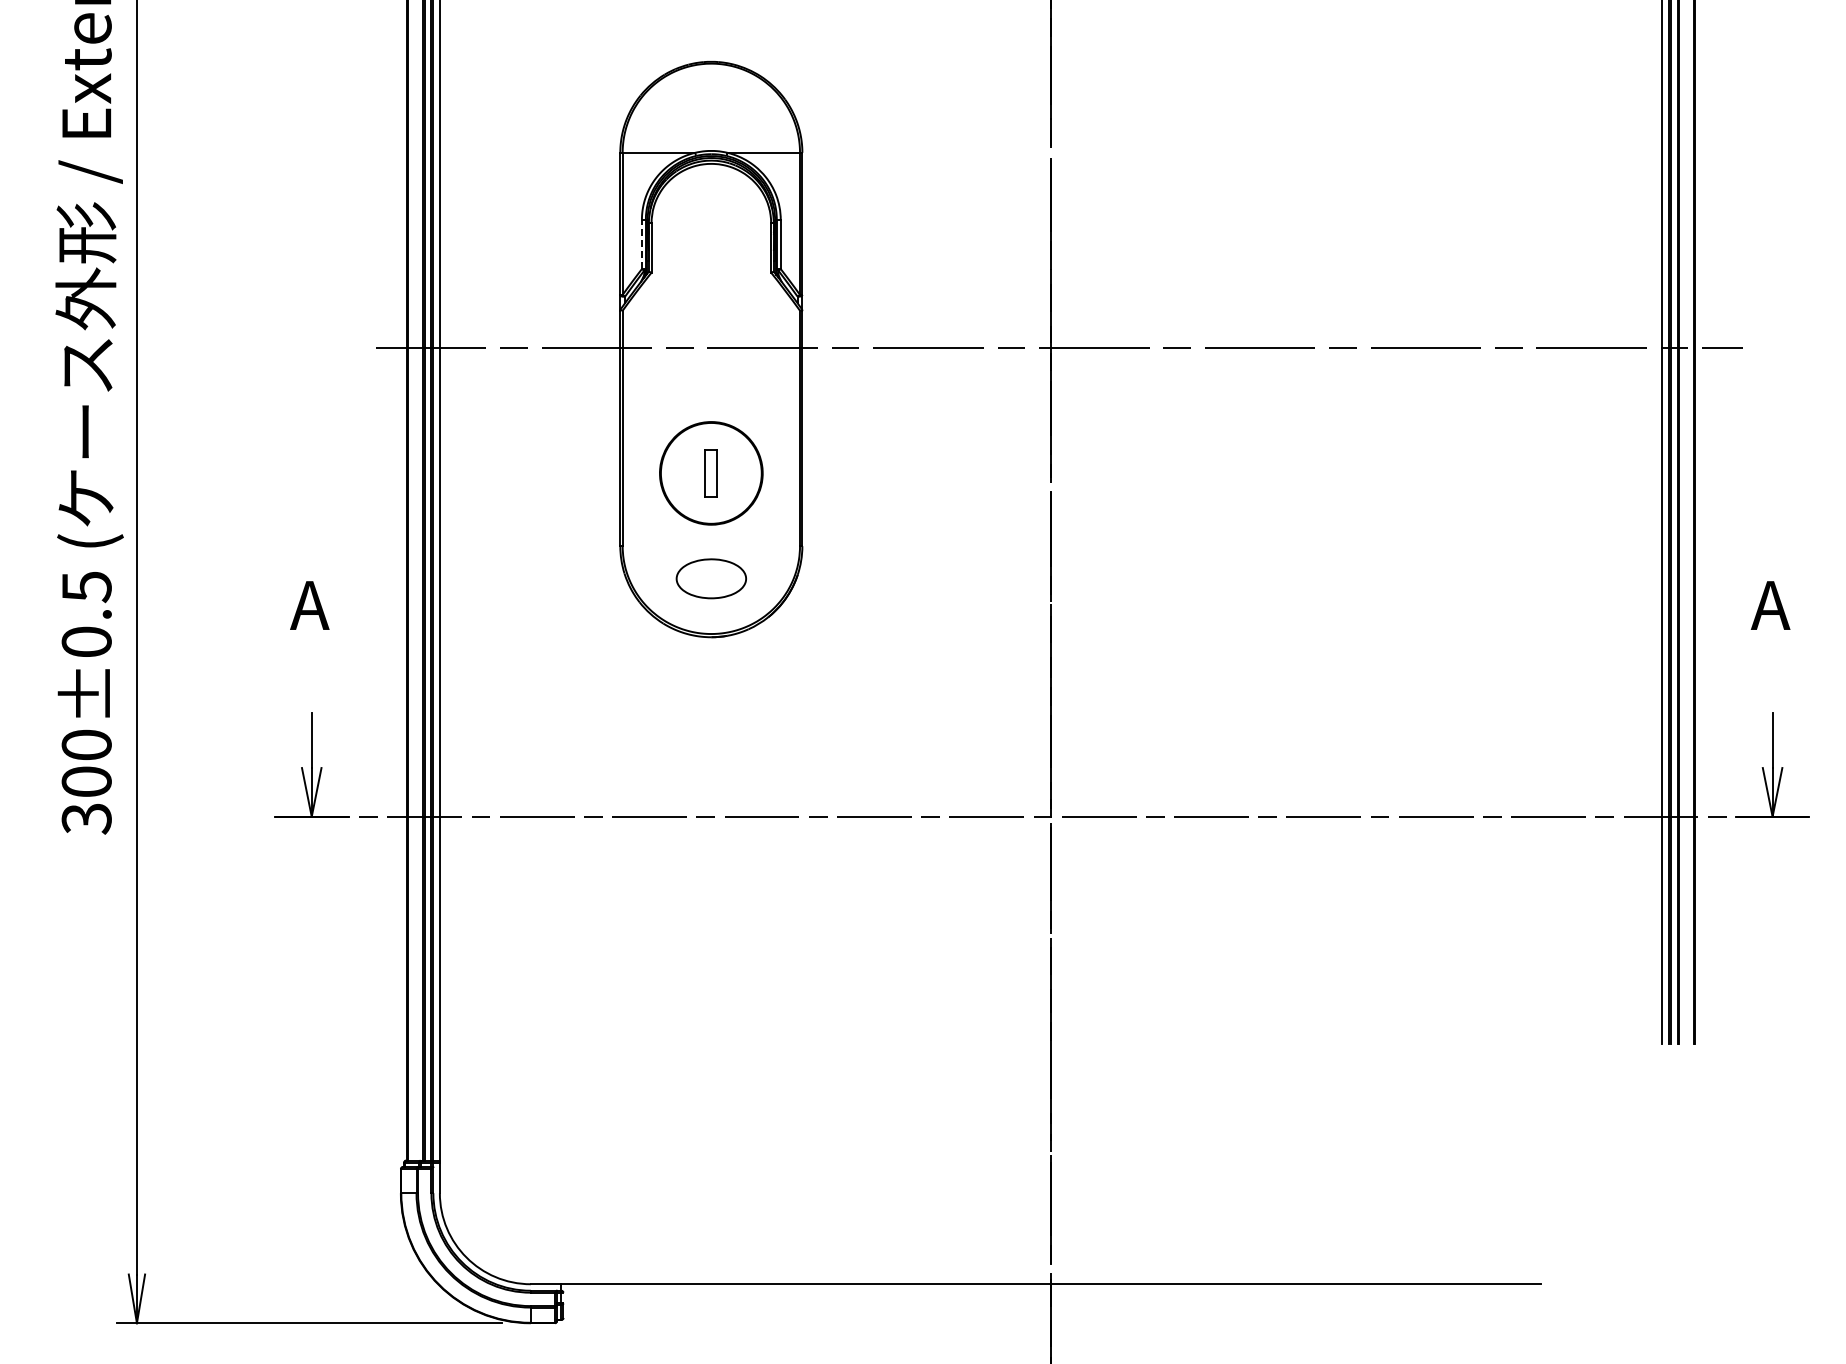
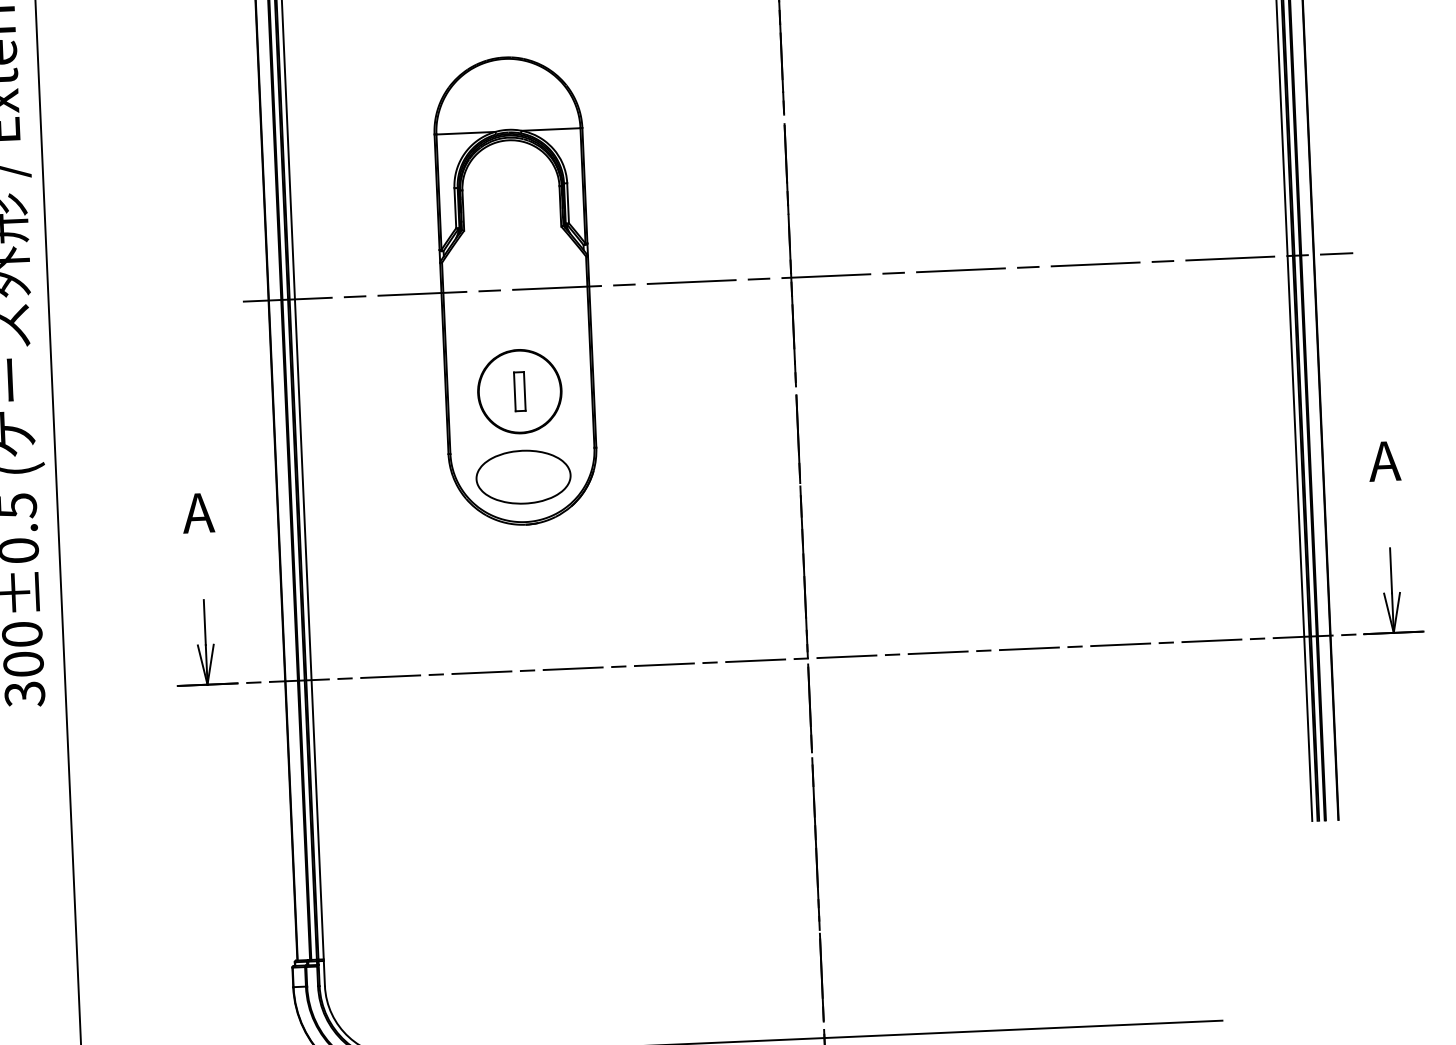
line: (641, 244) -> (455, 208), dashed -> solid
part: (711, 578) -> (523, 477), size x1.67

